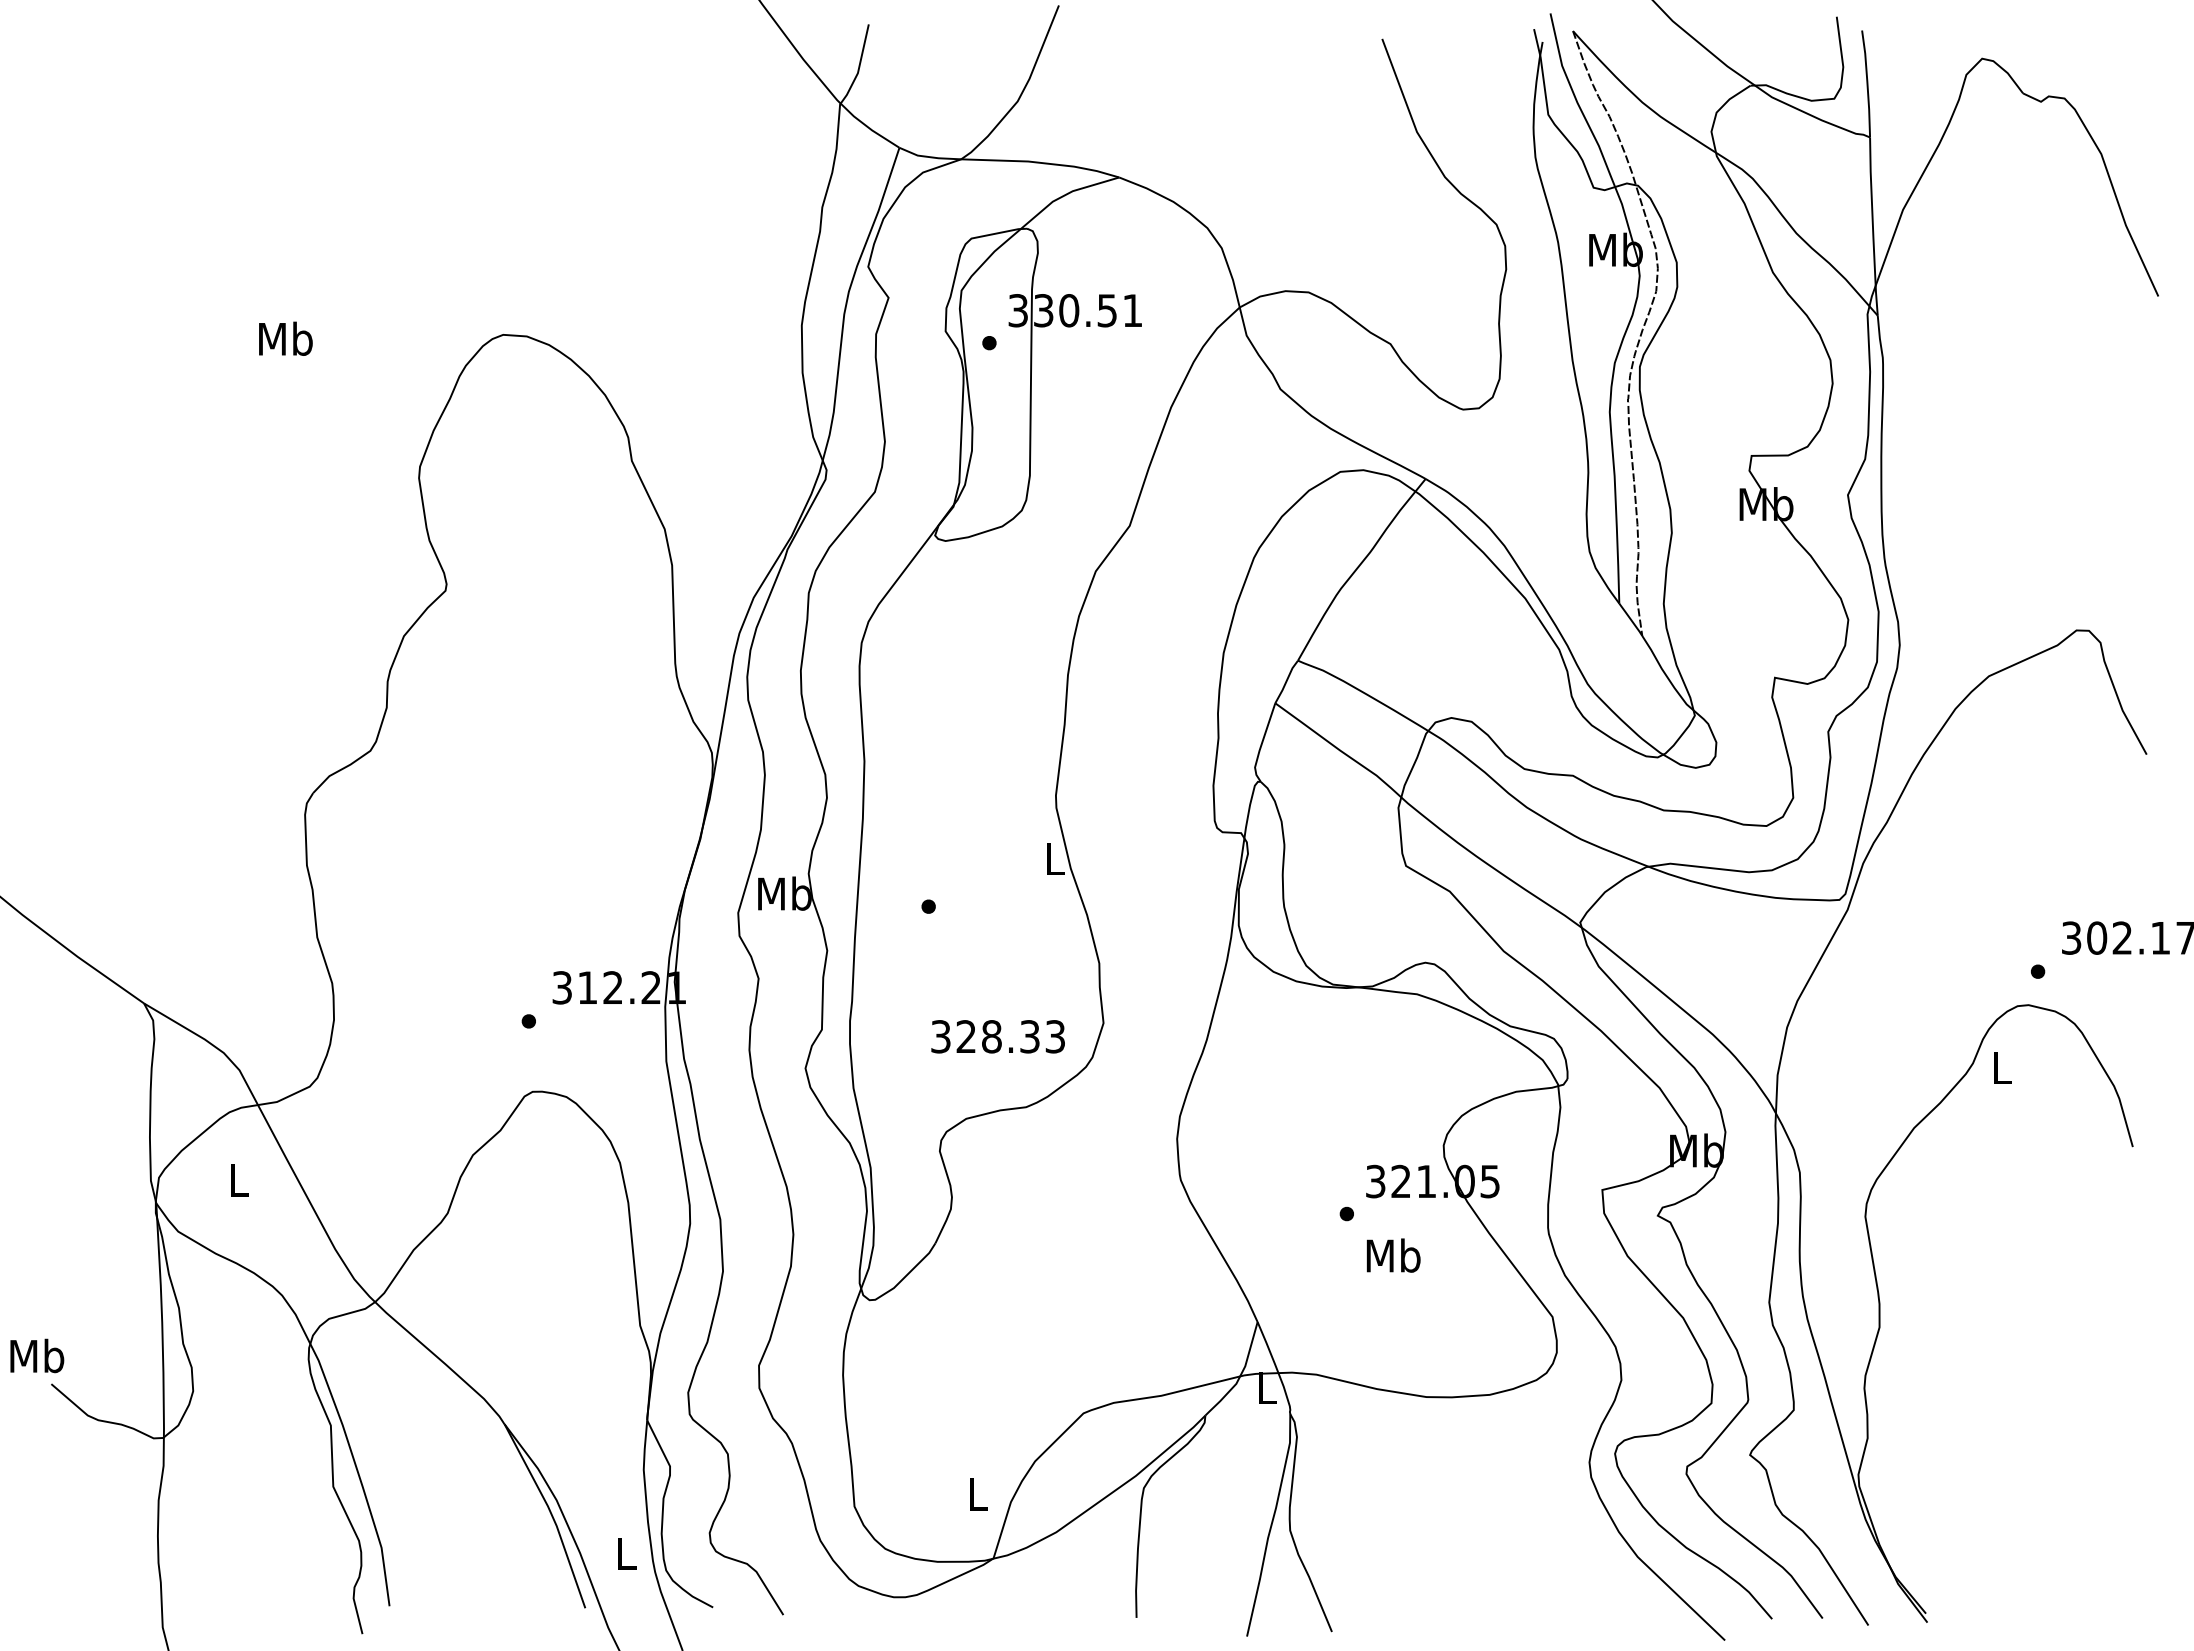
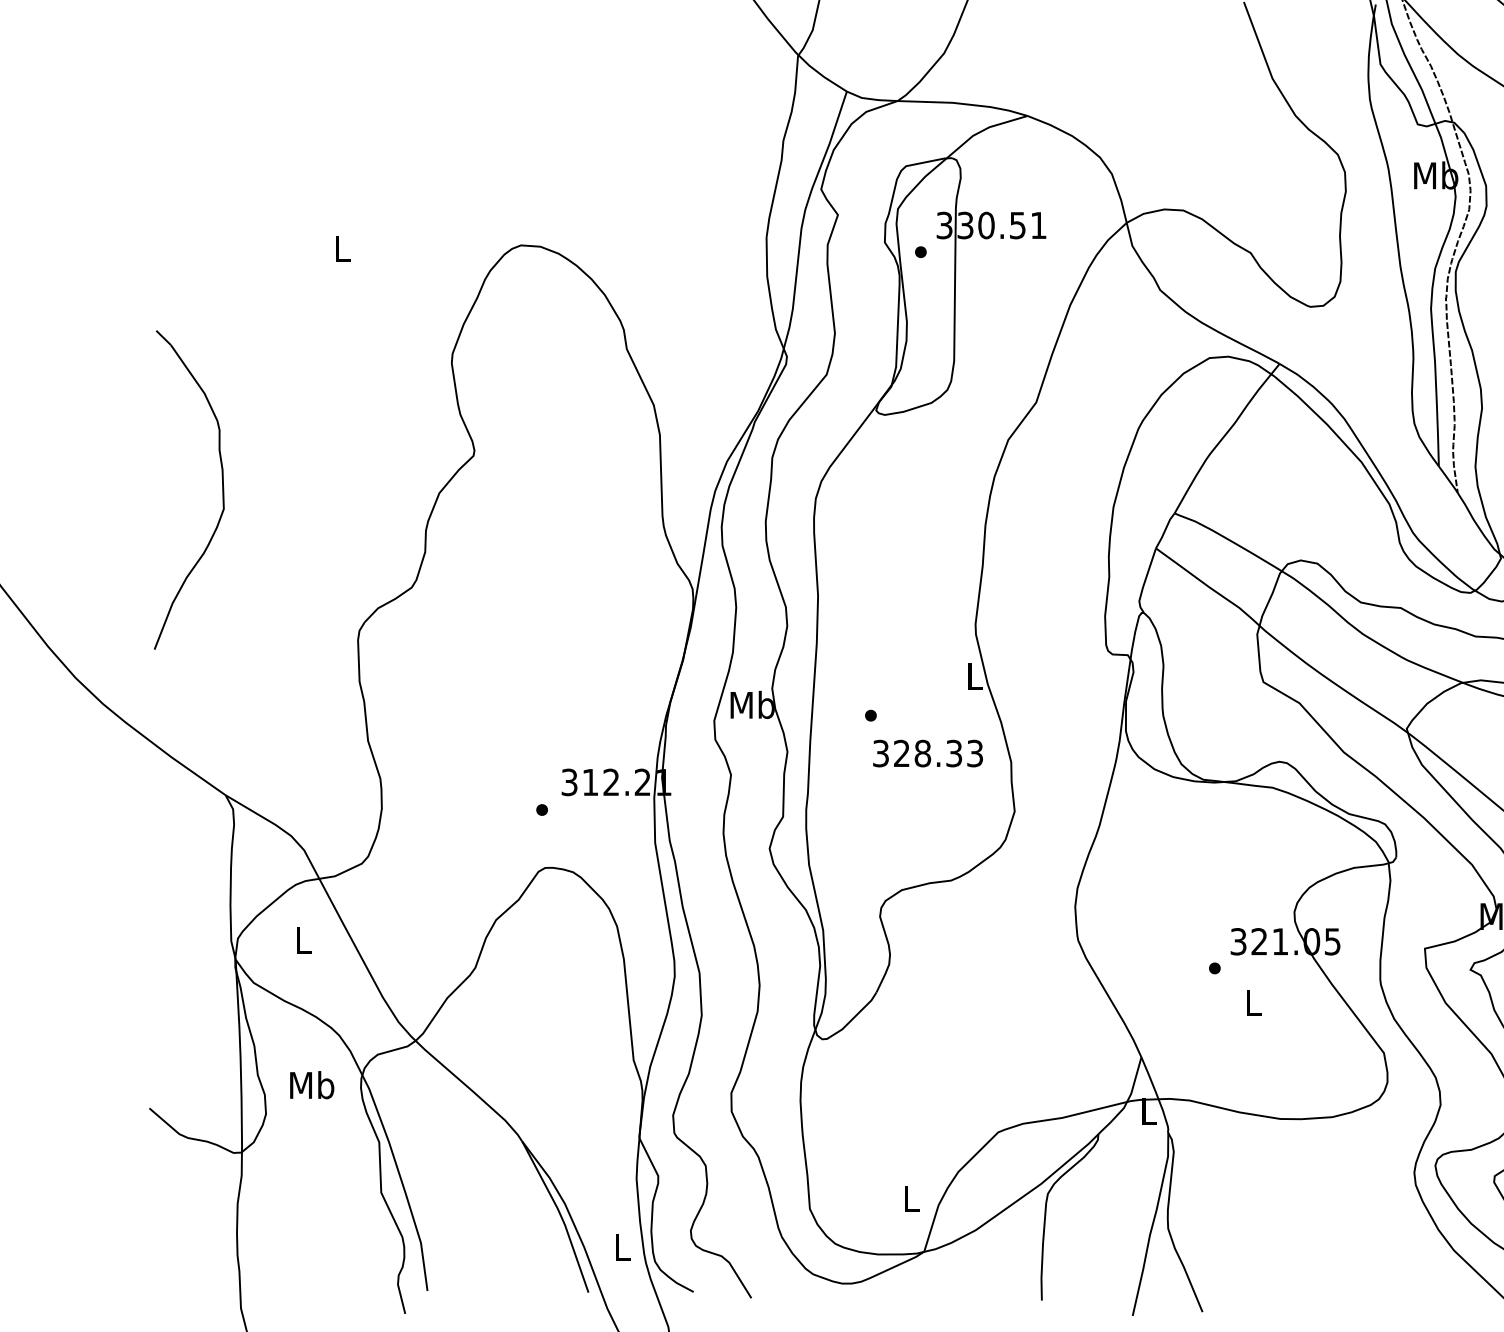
text: (285, 338) -> (341, 248), Mb -> L
part: (140, 632) -> (222, 490), added
text: (997, 1036) -> (927, 753), moved
text: (1393, 1255) -> (1253, 1002), Mb -> L
text: (37, 1355) -> (312, 1084), moved

